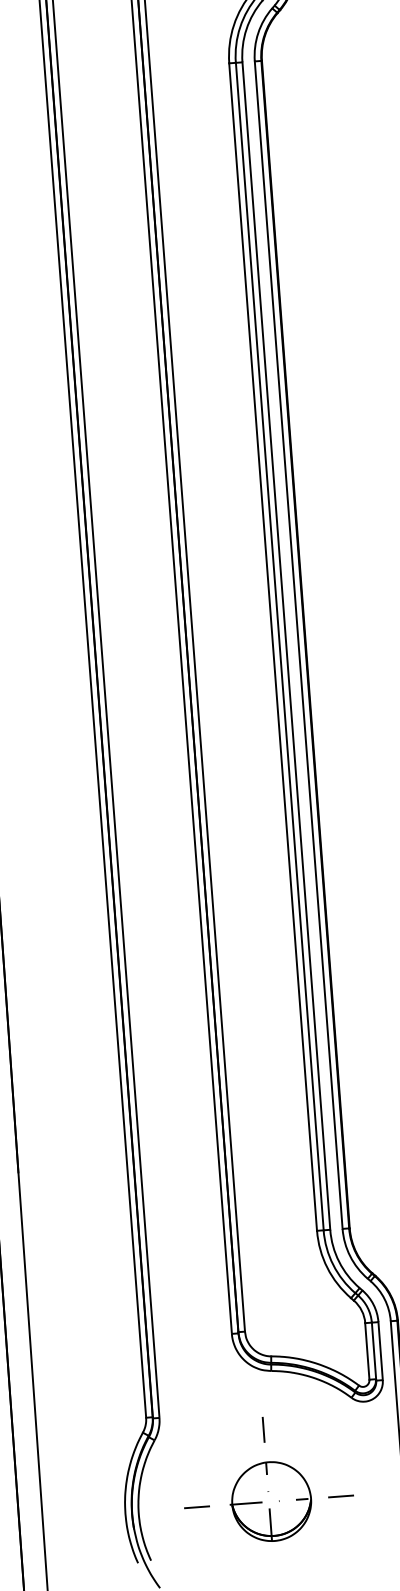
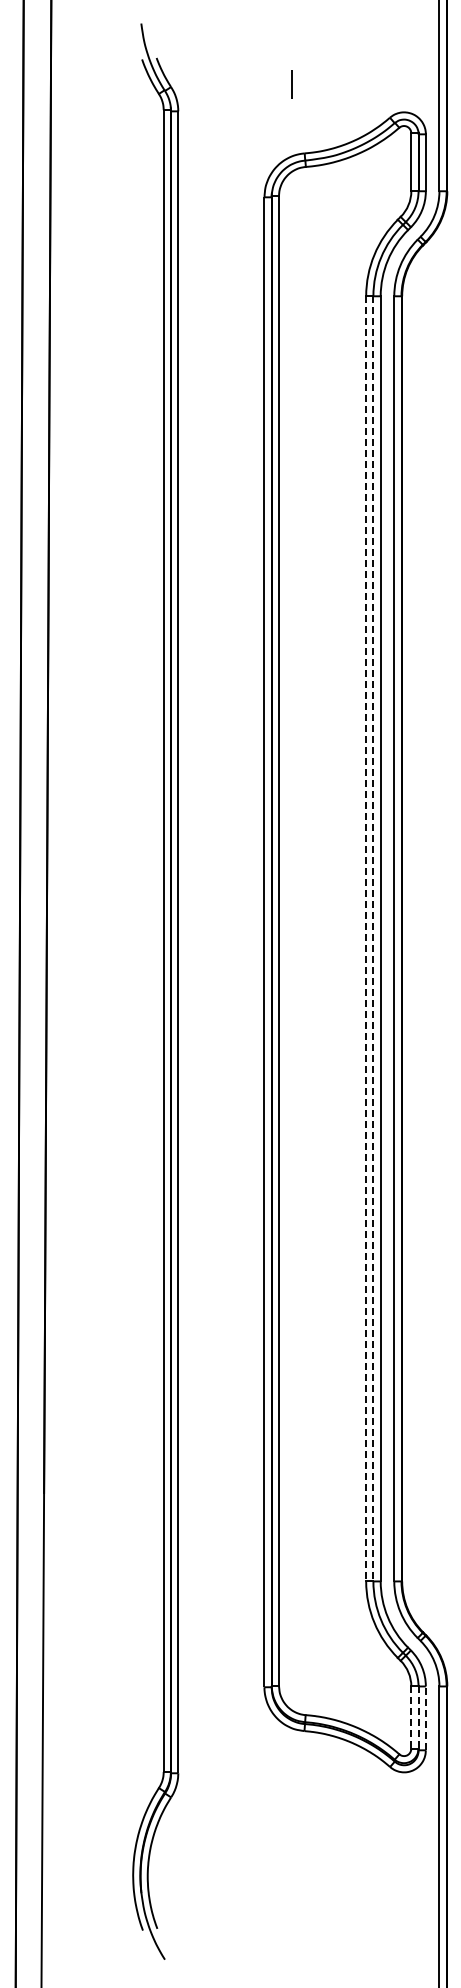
line: (273, 646) -> (366, 938), solid -> dashed
line: (279, 646) -> (373, 938), solid -> dashed
line: (373, 1351) -> (418, 1718), solid -> dashed
line: (380, 1351) -> (425, 1718), solid -> dashed
line: (367, 1352) -> (411, 1718), solid -> dashed
line: (263, 1429) -> (291, 1794), removed
line: (341, 1496) -> (370, 1874), removed
part: (270, 1501) -> (293, 1873), removed
line: (196, 1507) -> (211, 1874), removed

